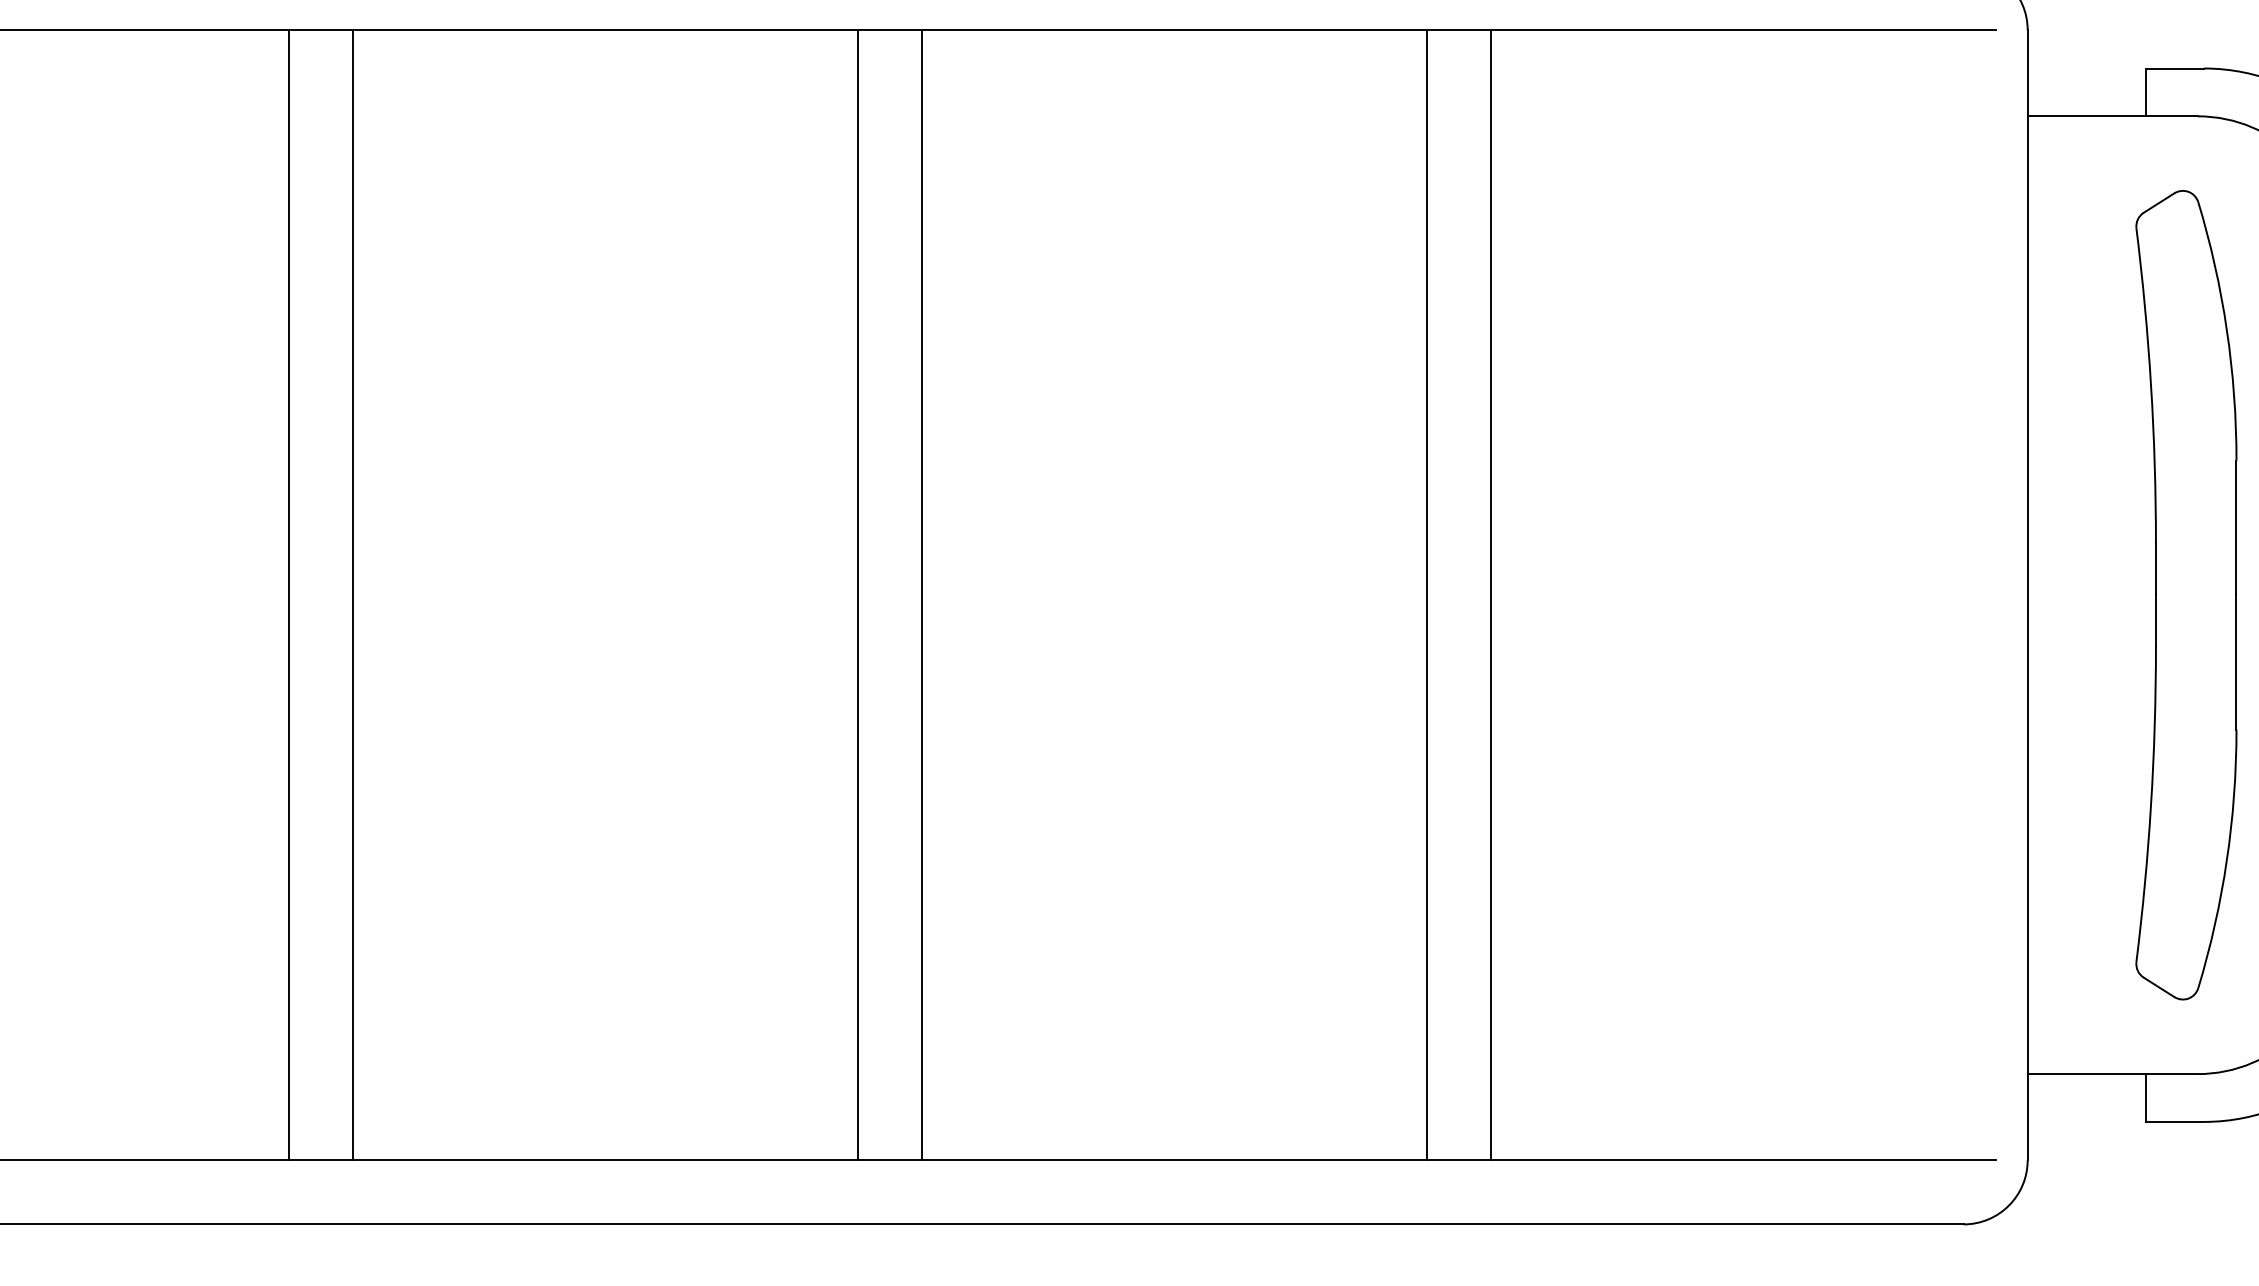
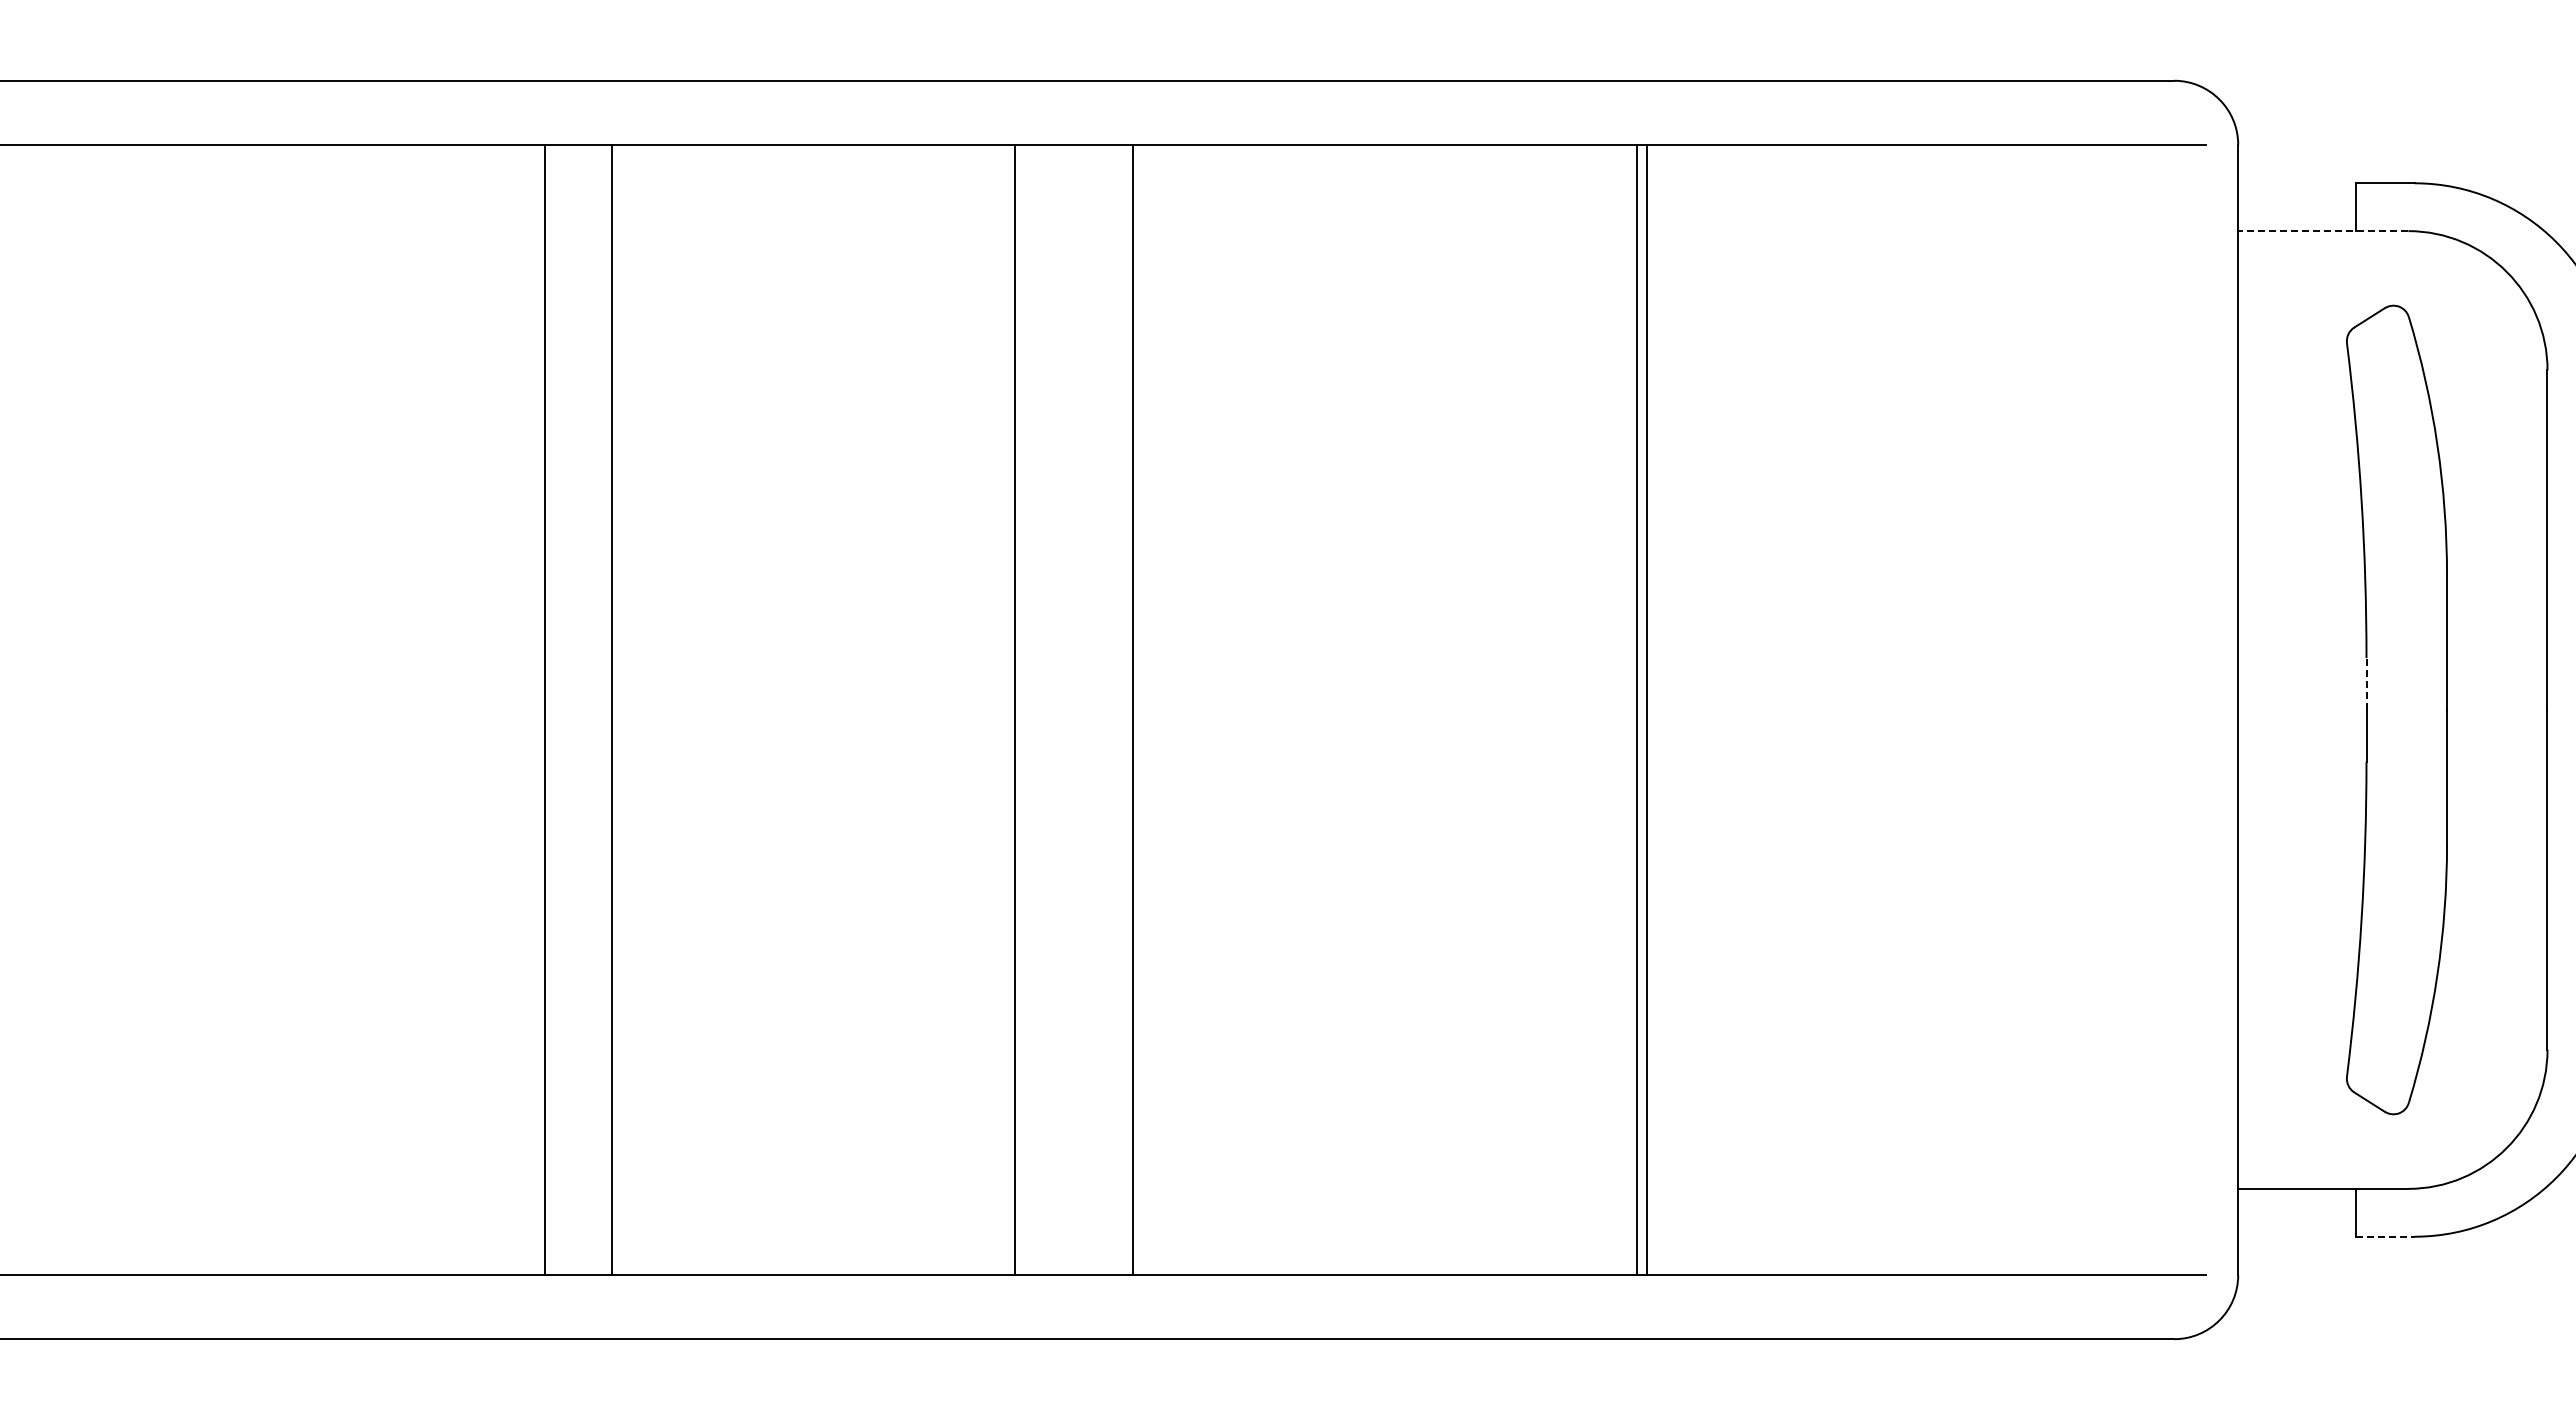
line: (2111, 116) -> (2322, 231), solid -> dashed
line: (2155, 569) -> (2366, 684), solid -> dashed
line: (288, 594) -> (544, 709), moved
line: (352, 594) -> (611, 709), moved
line: (857, 594) -> (1014, 709), moved
line: (1490, 594) -> (1647, 709), moved
line: (2174, 1121) -> (2385, 1236), solid -> dashed

